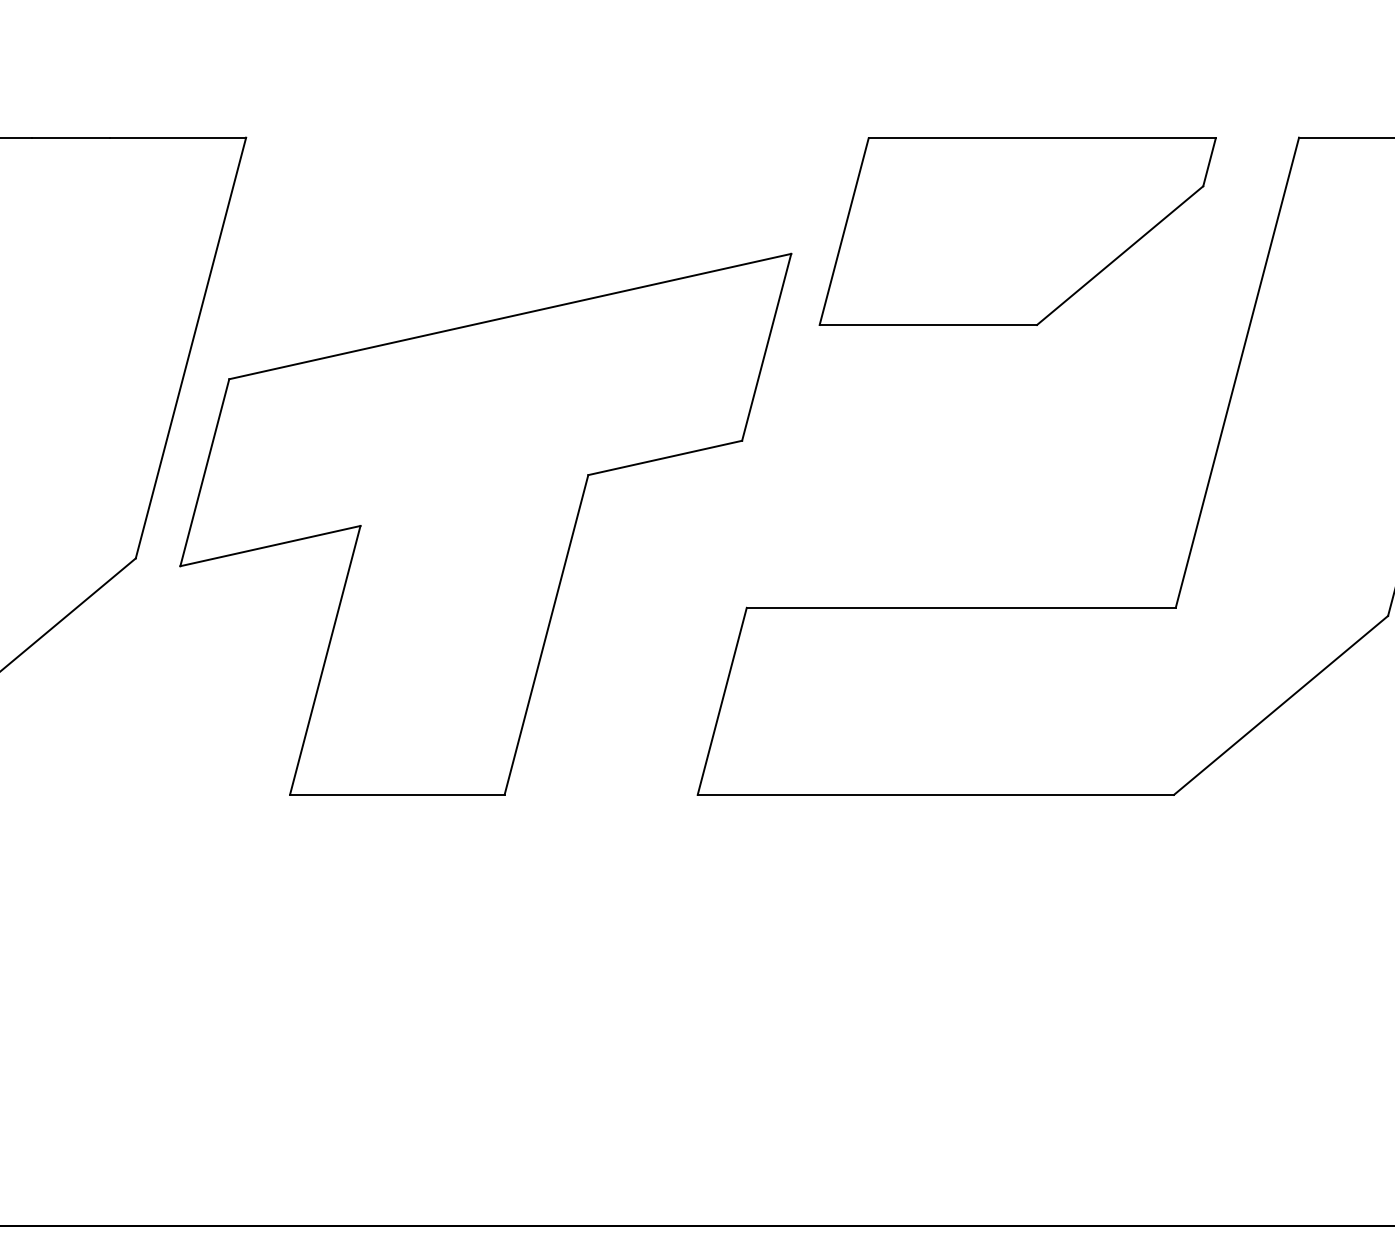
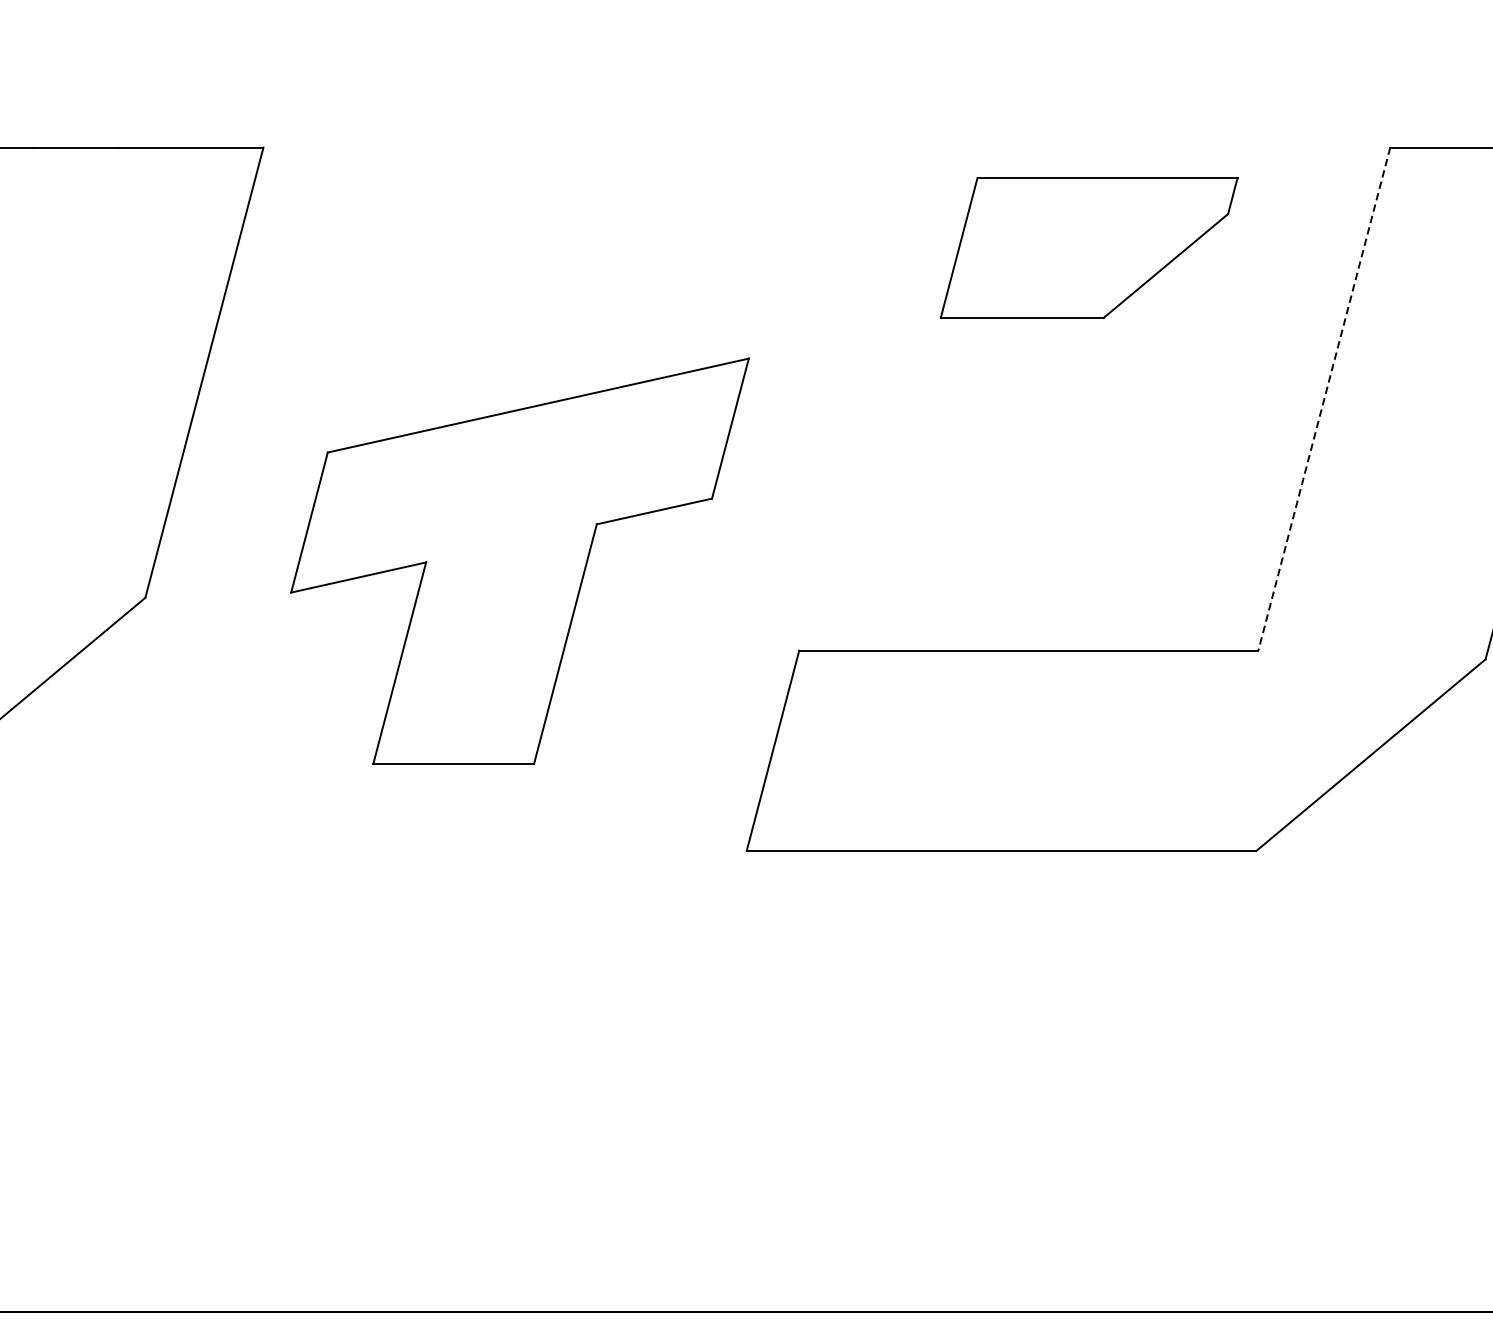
part: (1017, 231) -> (1088, 247), size x0.7
line: (1237, 373) -> (1324, 399), solid -> dashed
part: (485, 523) -> (519, 560), size x0.7

